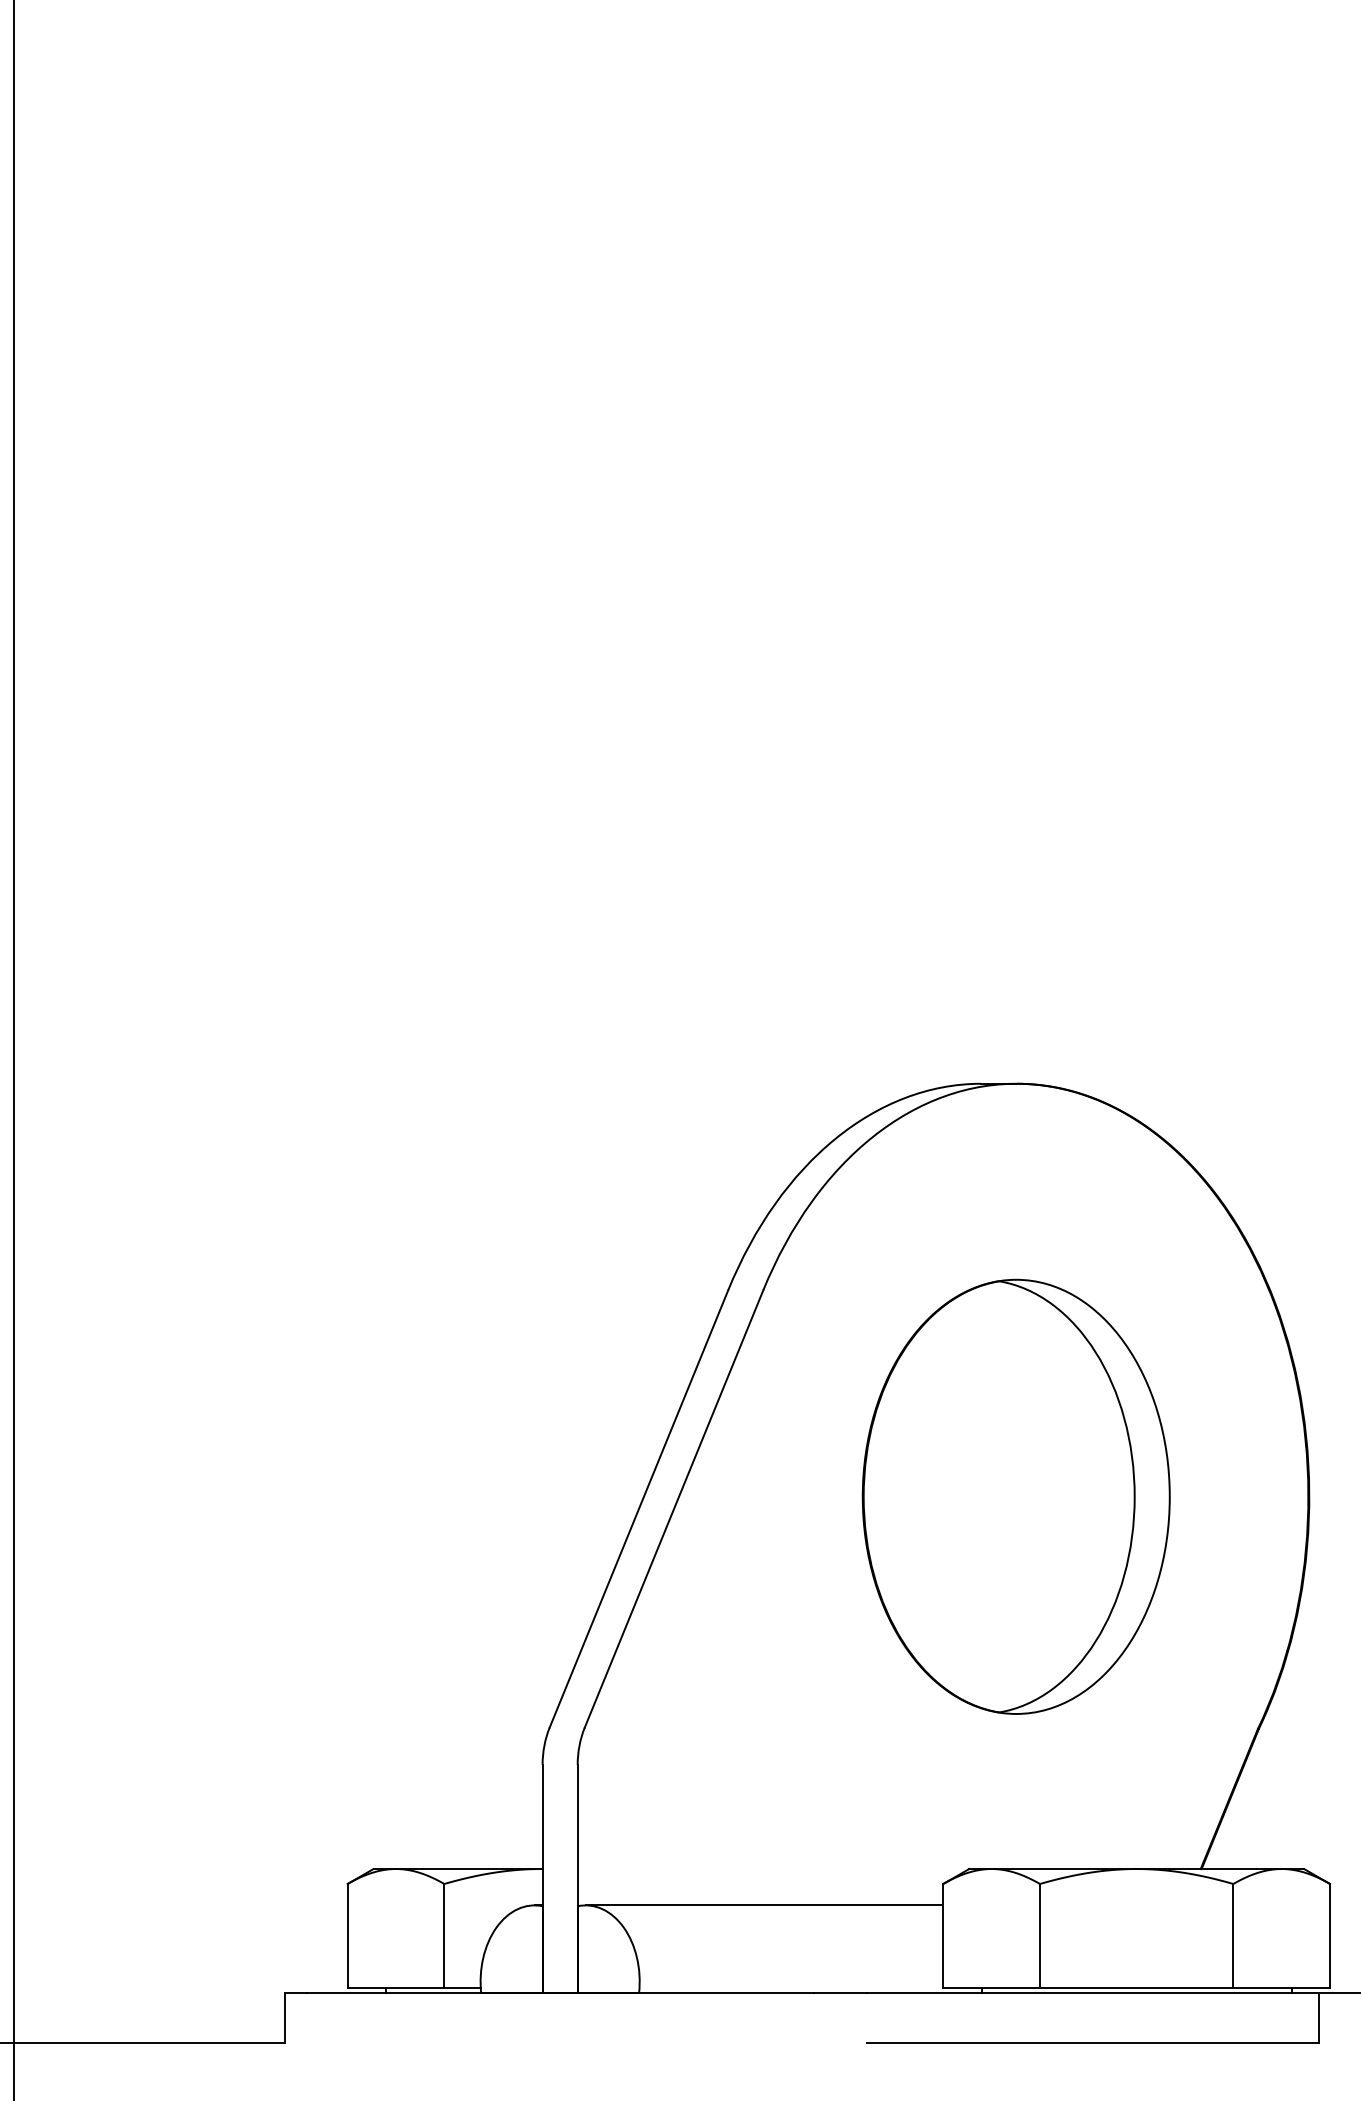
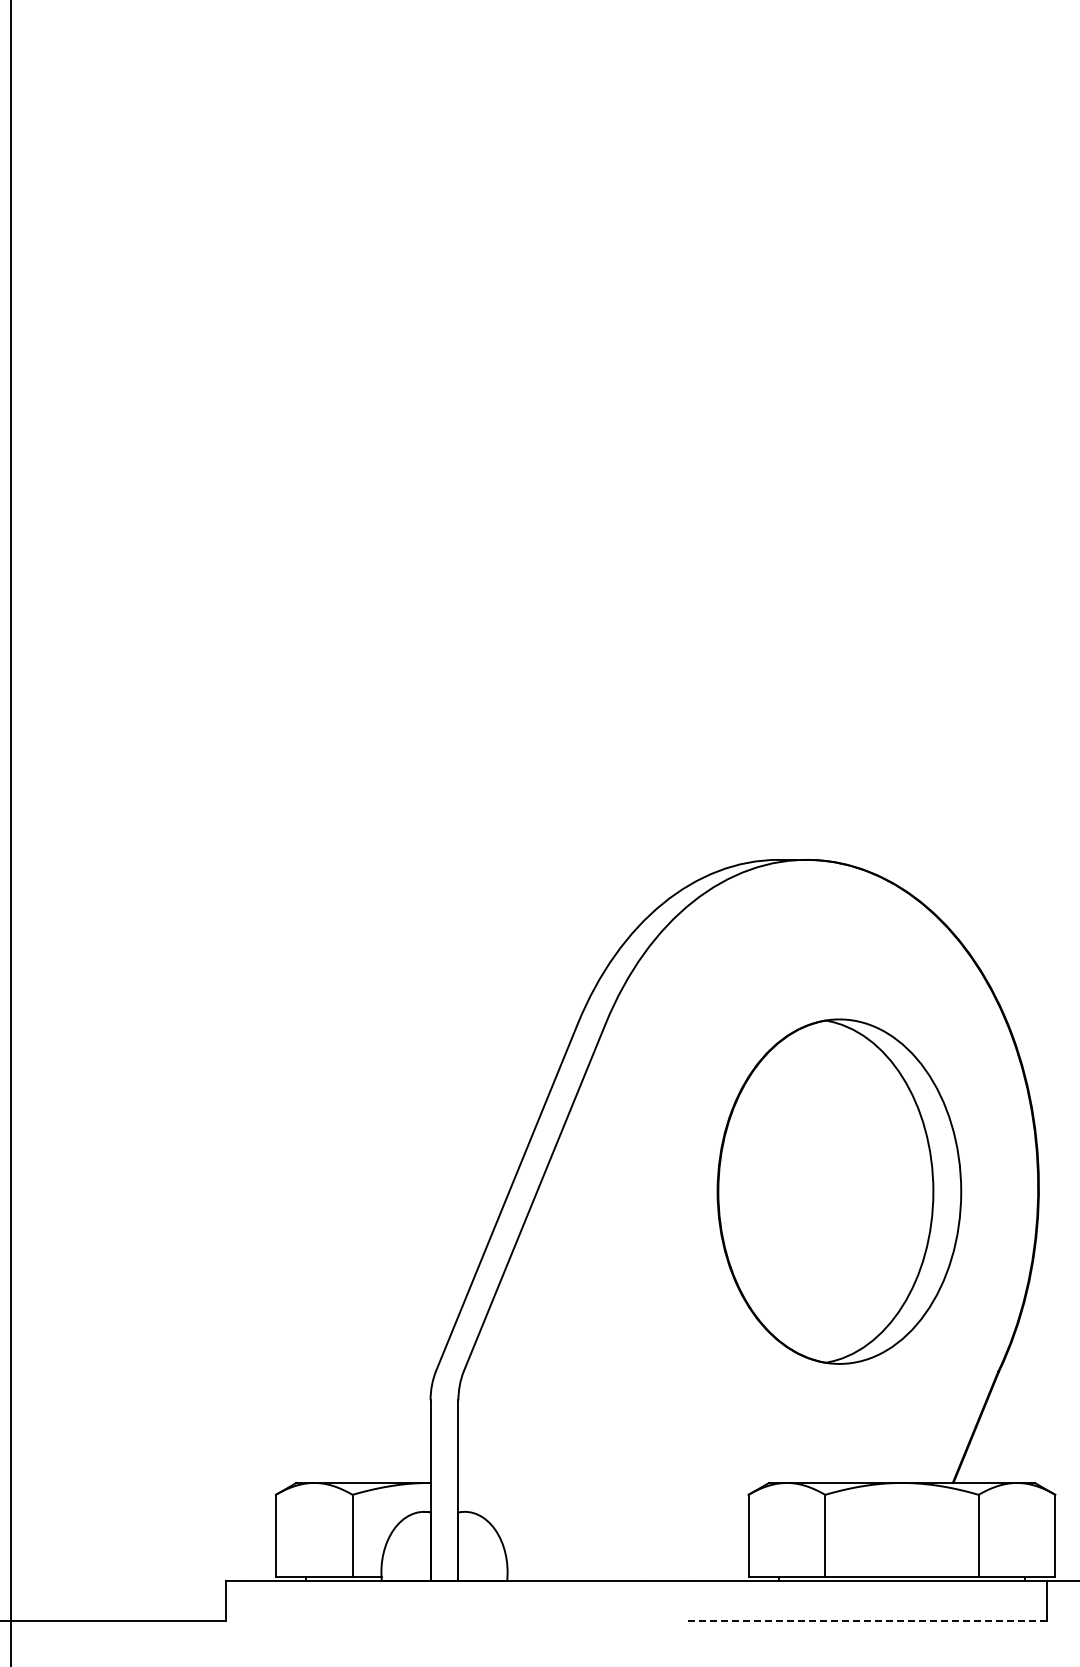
part: (1016, 1496) -> (839, 1191), moved
line: (764, 1904) -> (606, 1511), removed
line: (1091, 2042) -> (866, 1620), solid -> dashed

